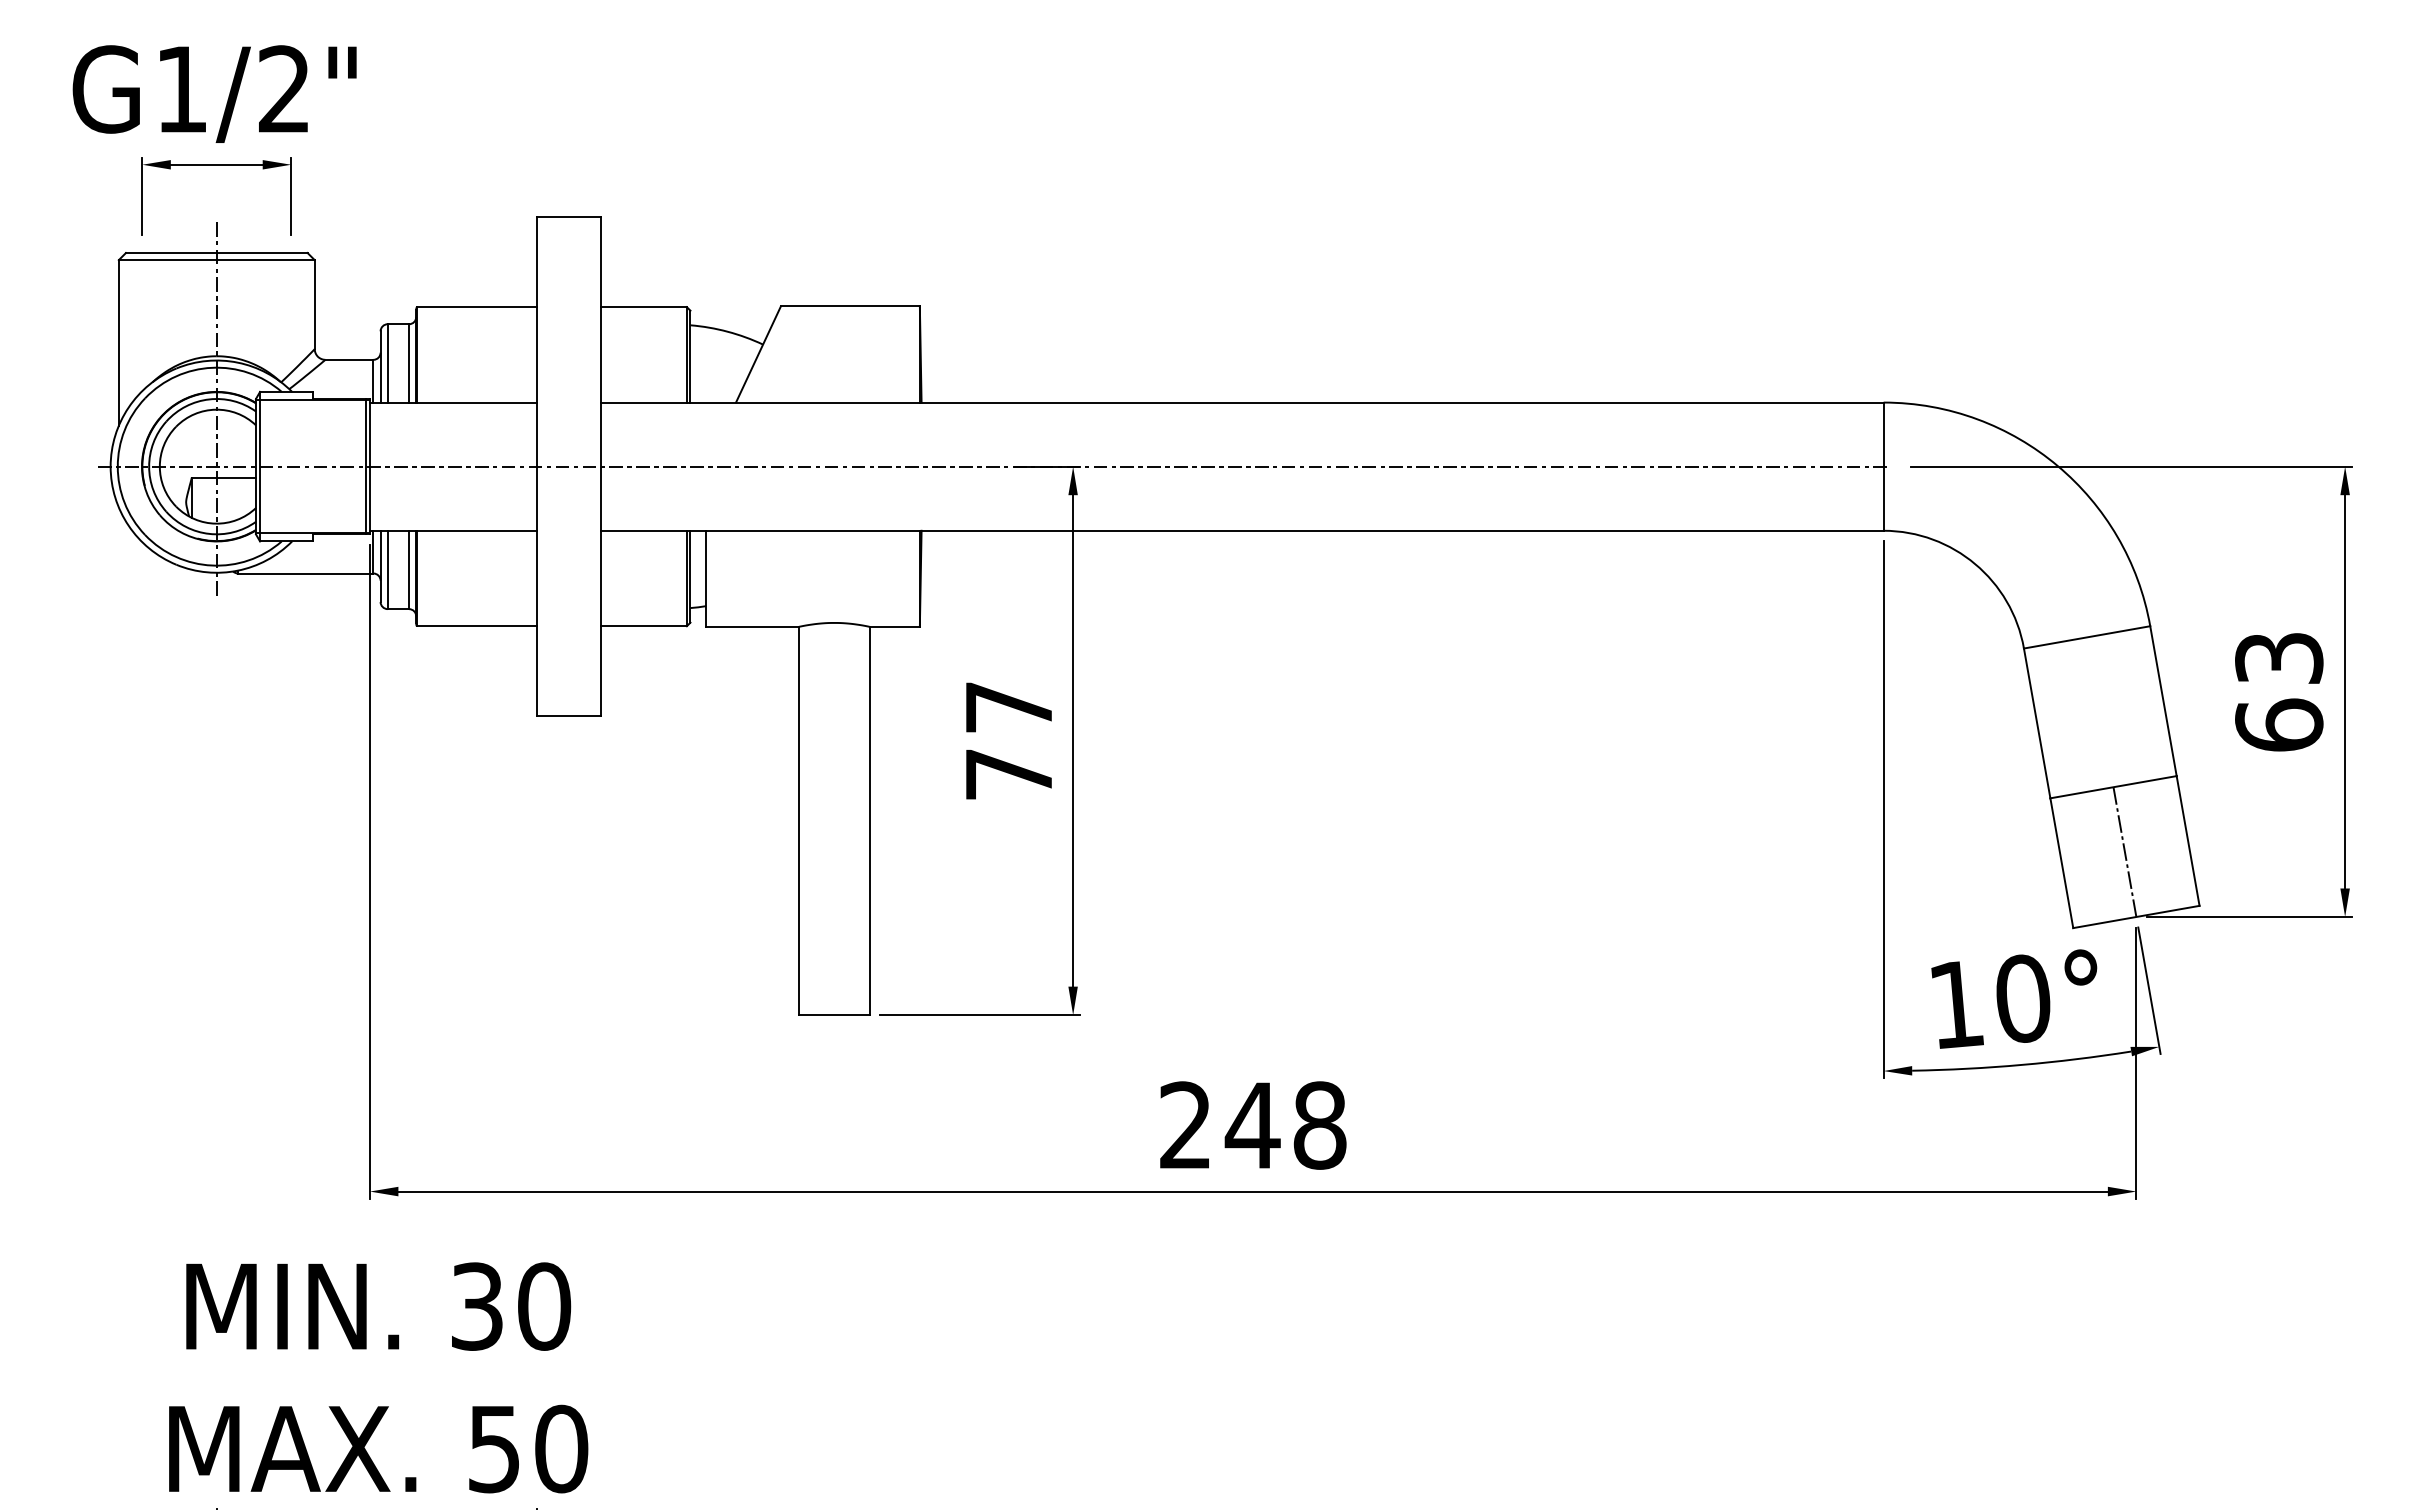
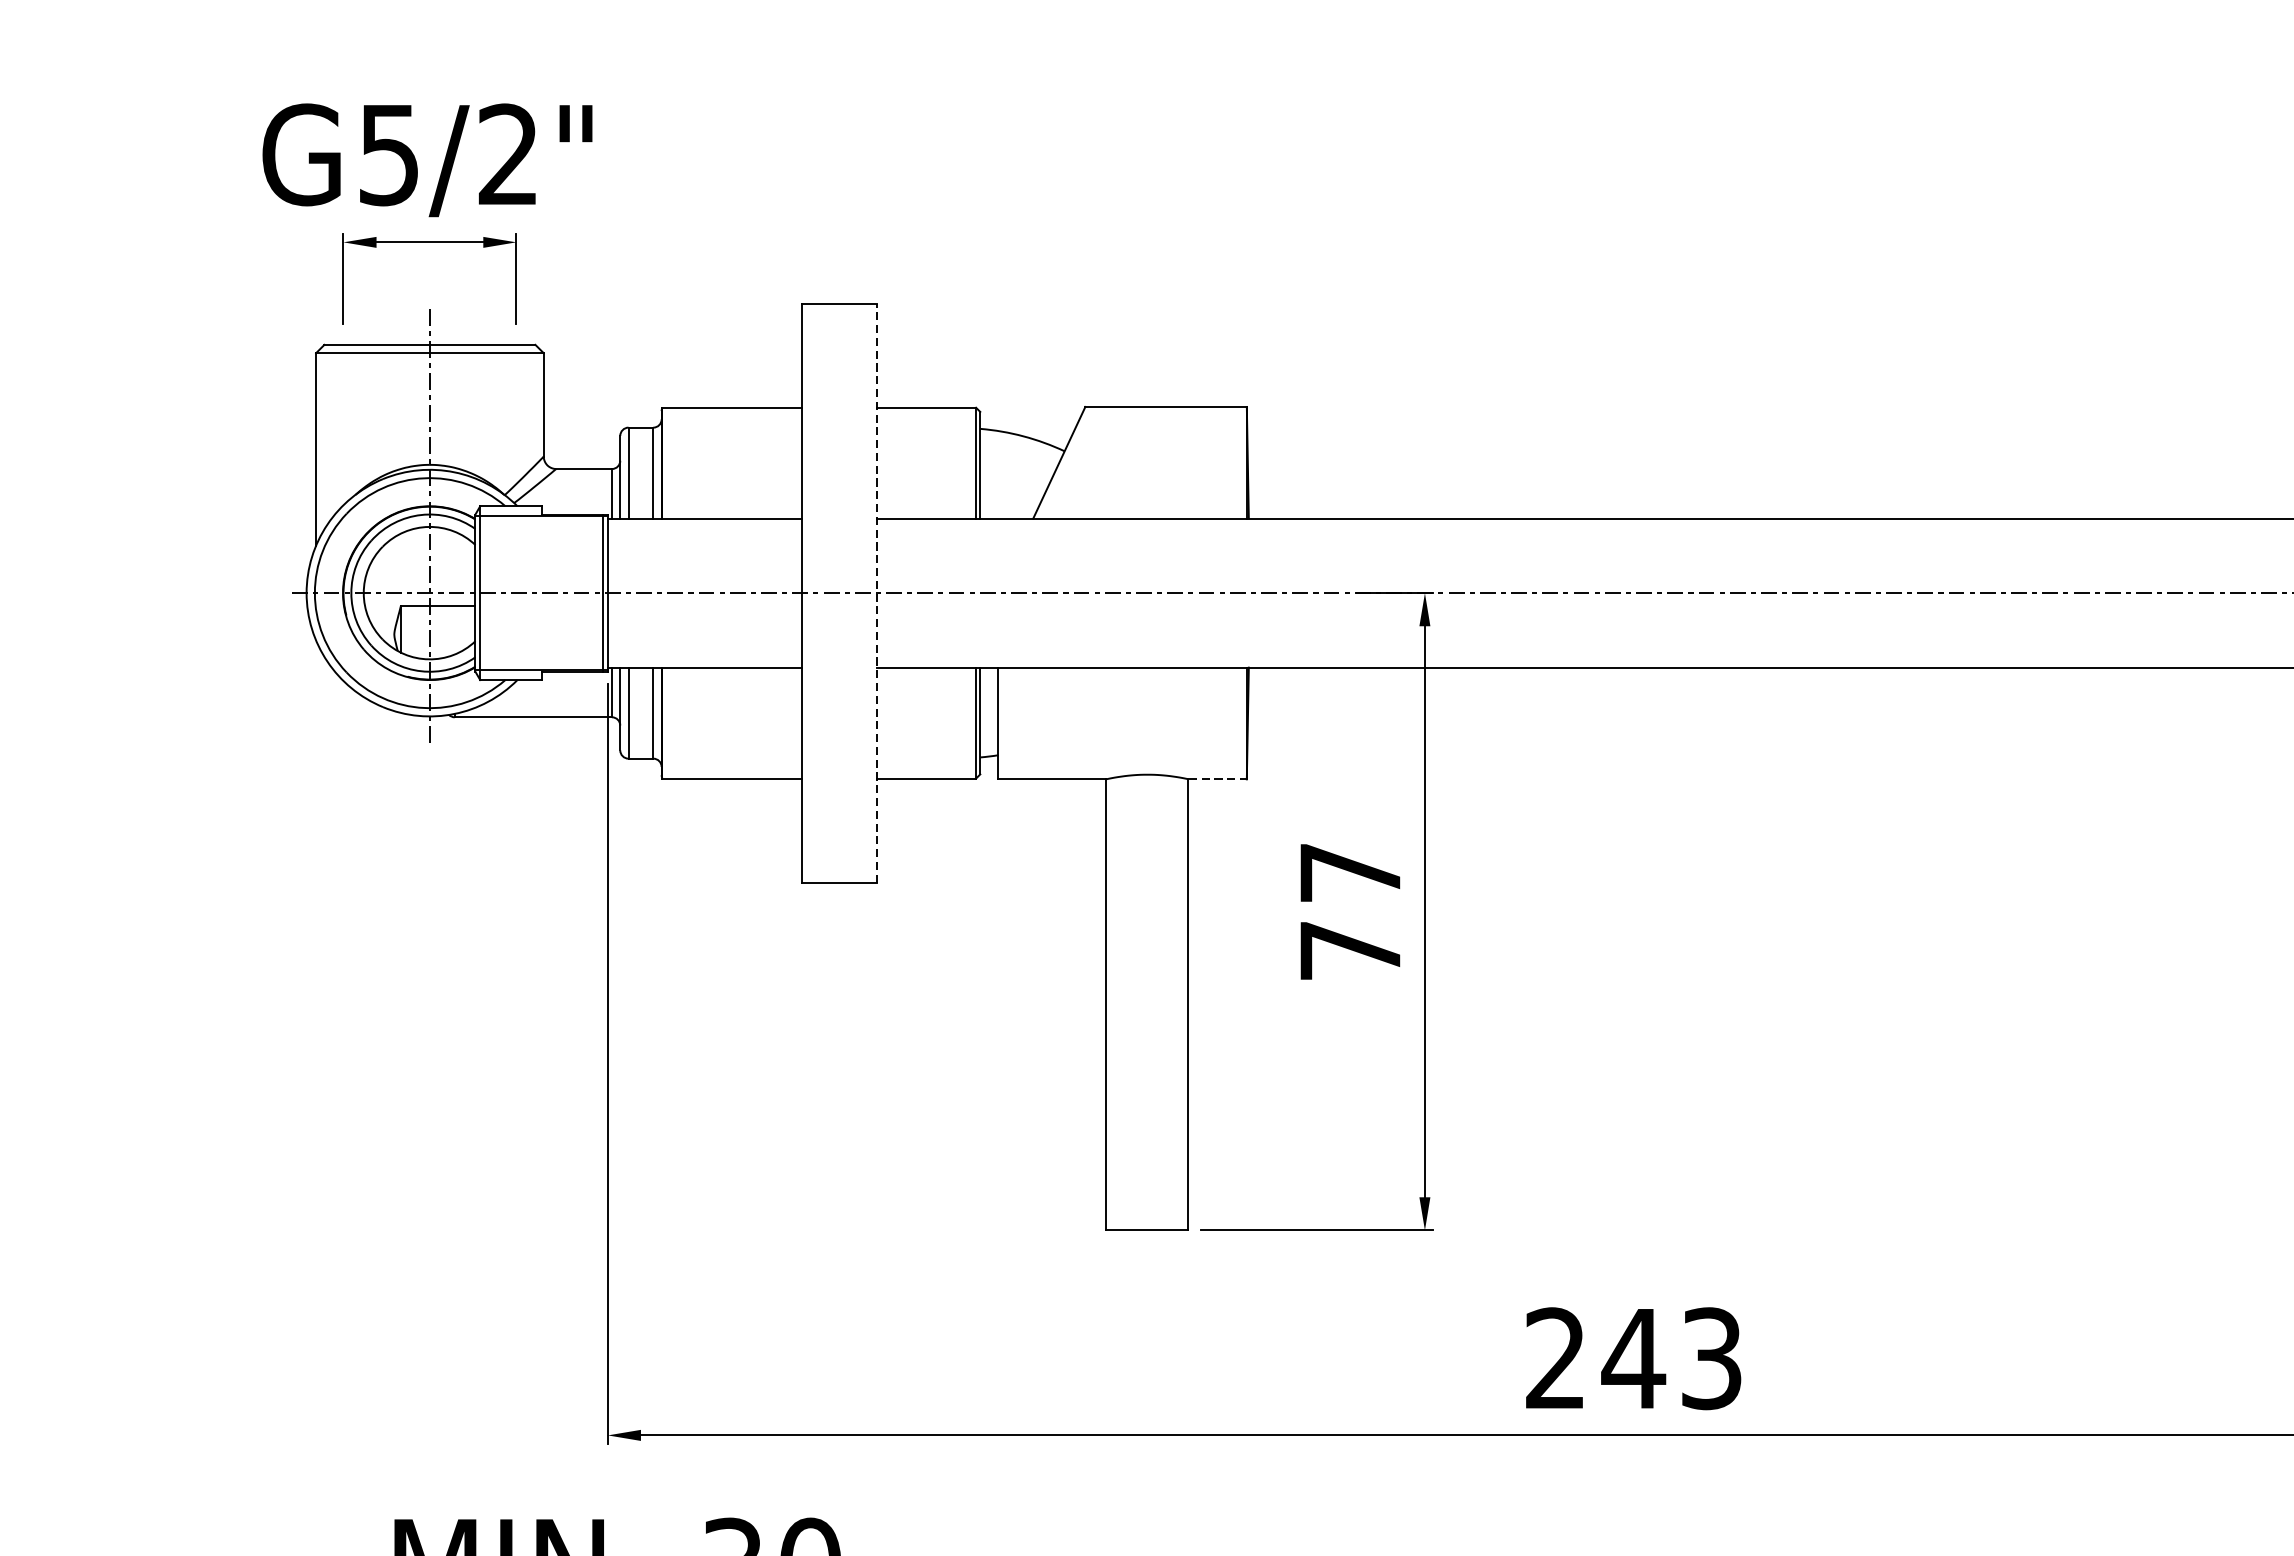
text: (181, 89) -> (388, 154), G1/2" -> G5/2"
line: (601, 466) -> (876, 592), solid -> dashed
line: (894, 626) -> (1217, 778), solid -> dashed
text: (1319, 1125) -> (1711, 1358), 248 -> 243

